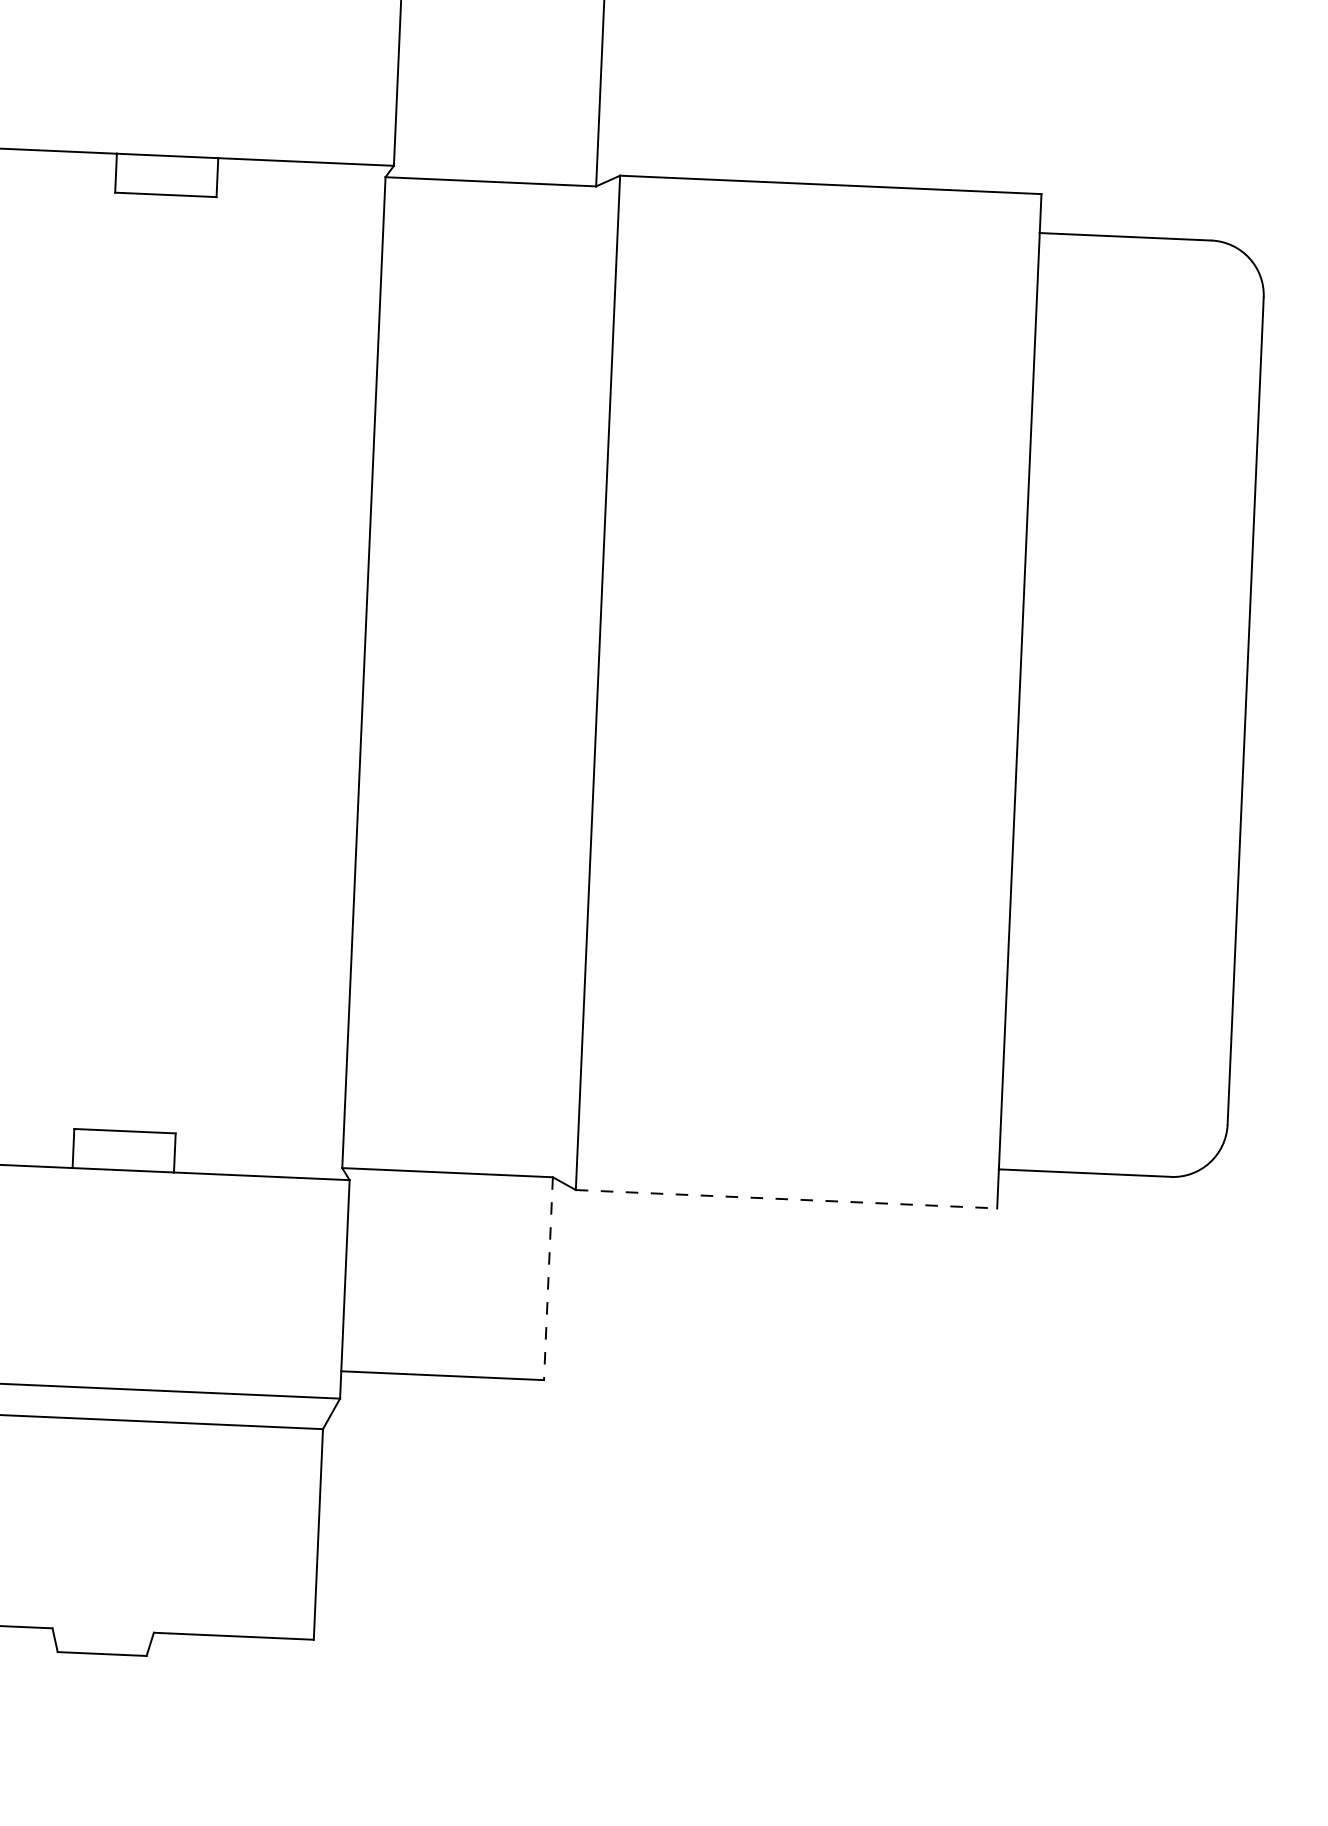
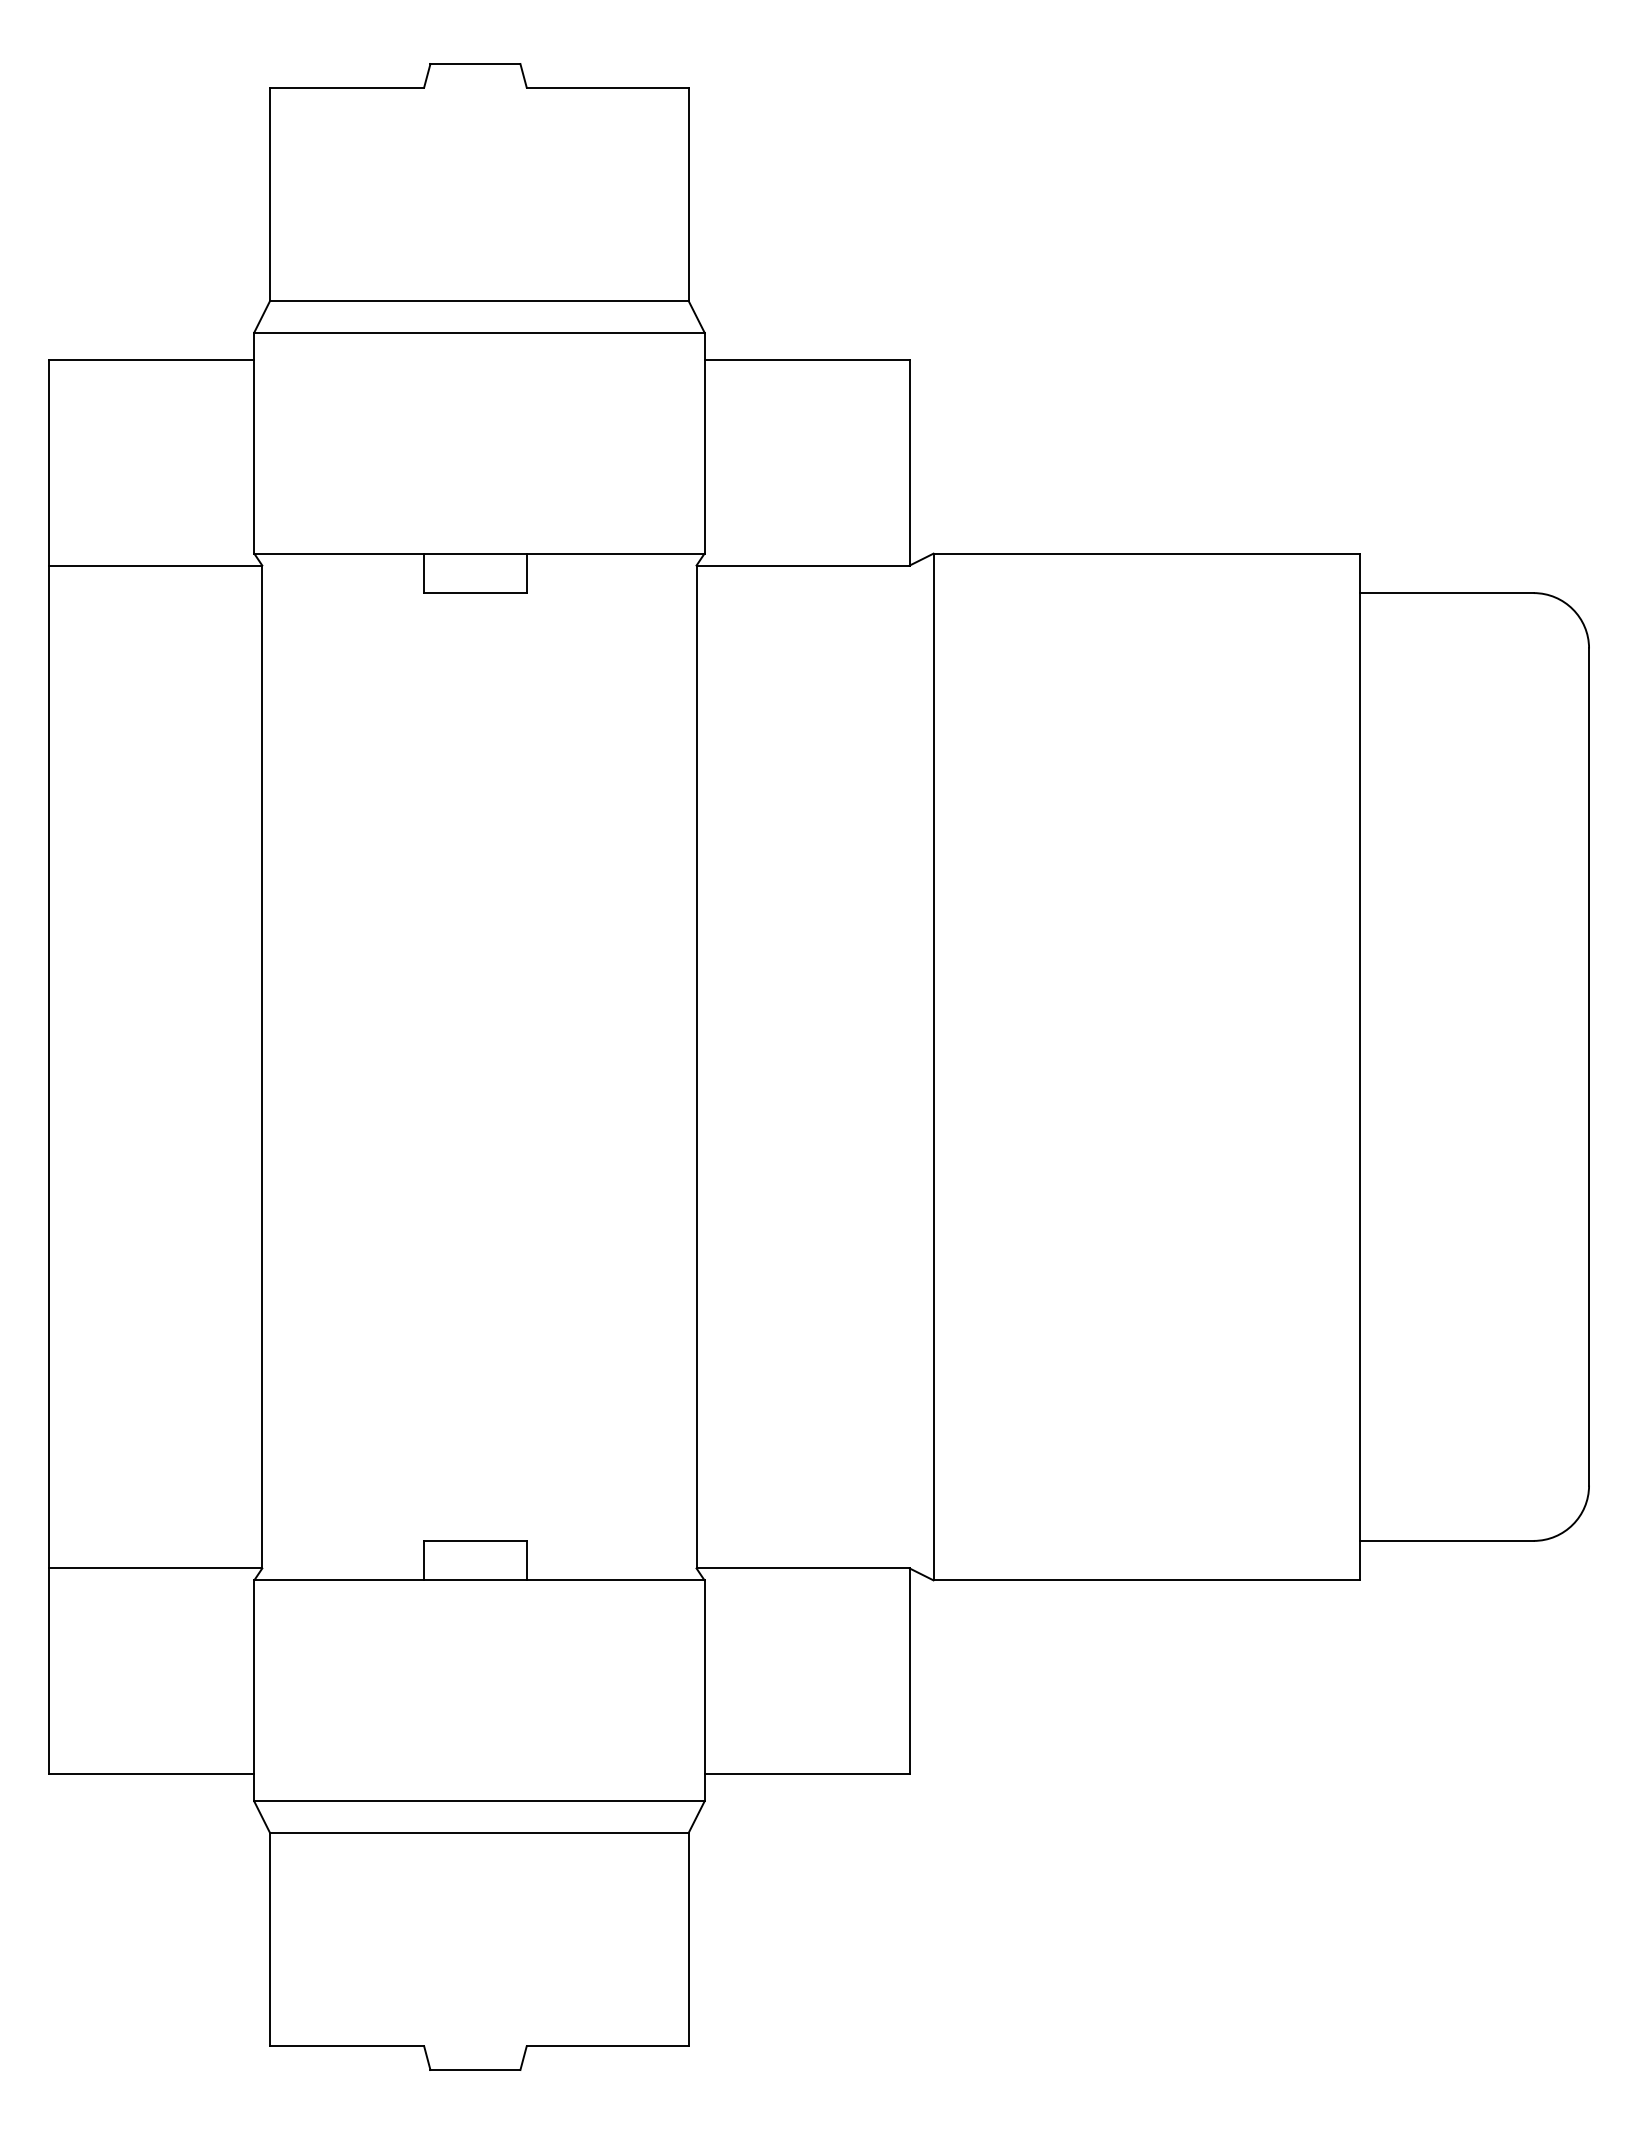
line: (787, 1199) -> (1147, 1580), dashed -> solid
line: (548, 1279) -> (909, 1671), dashed -> solid

